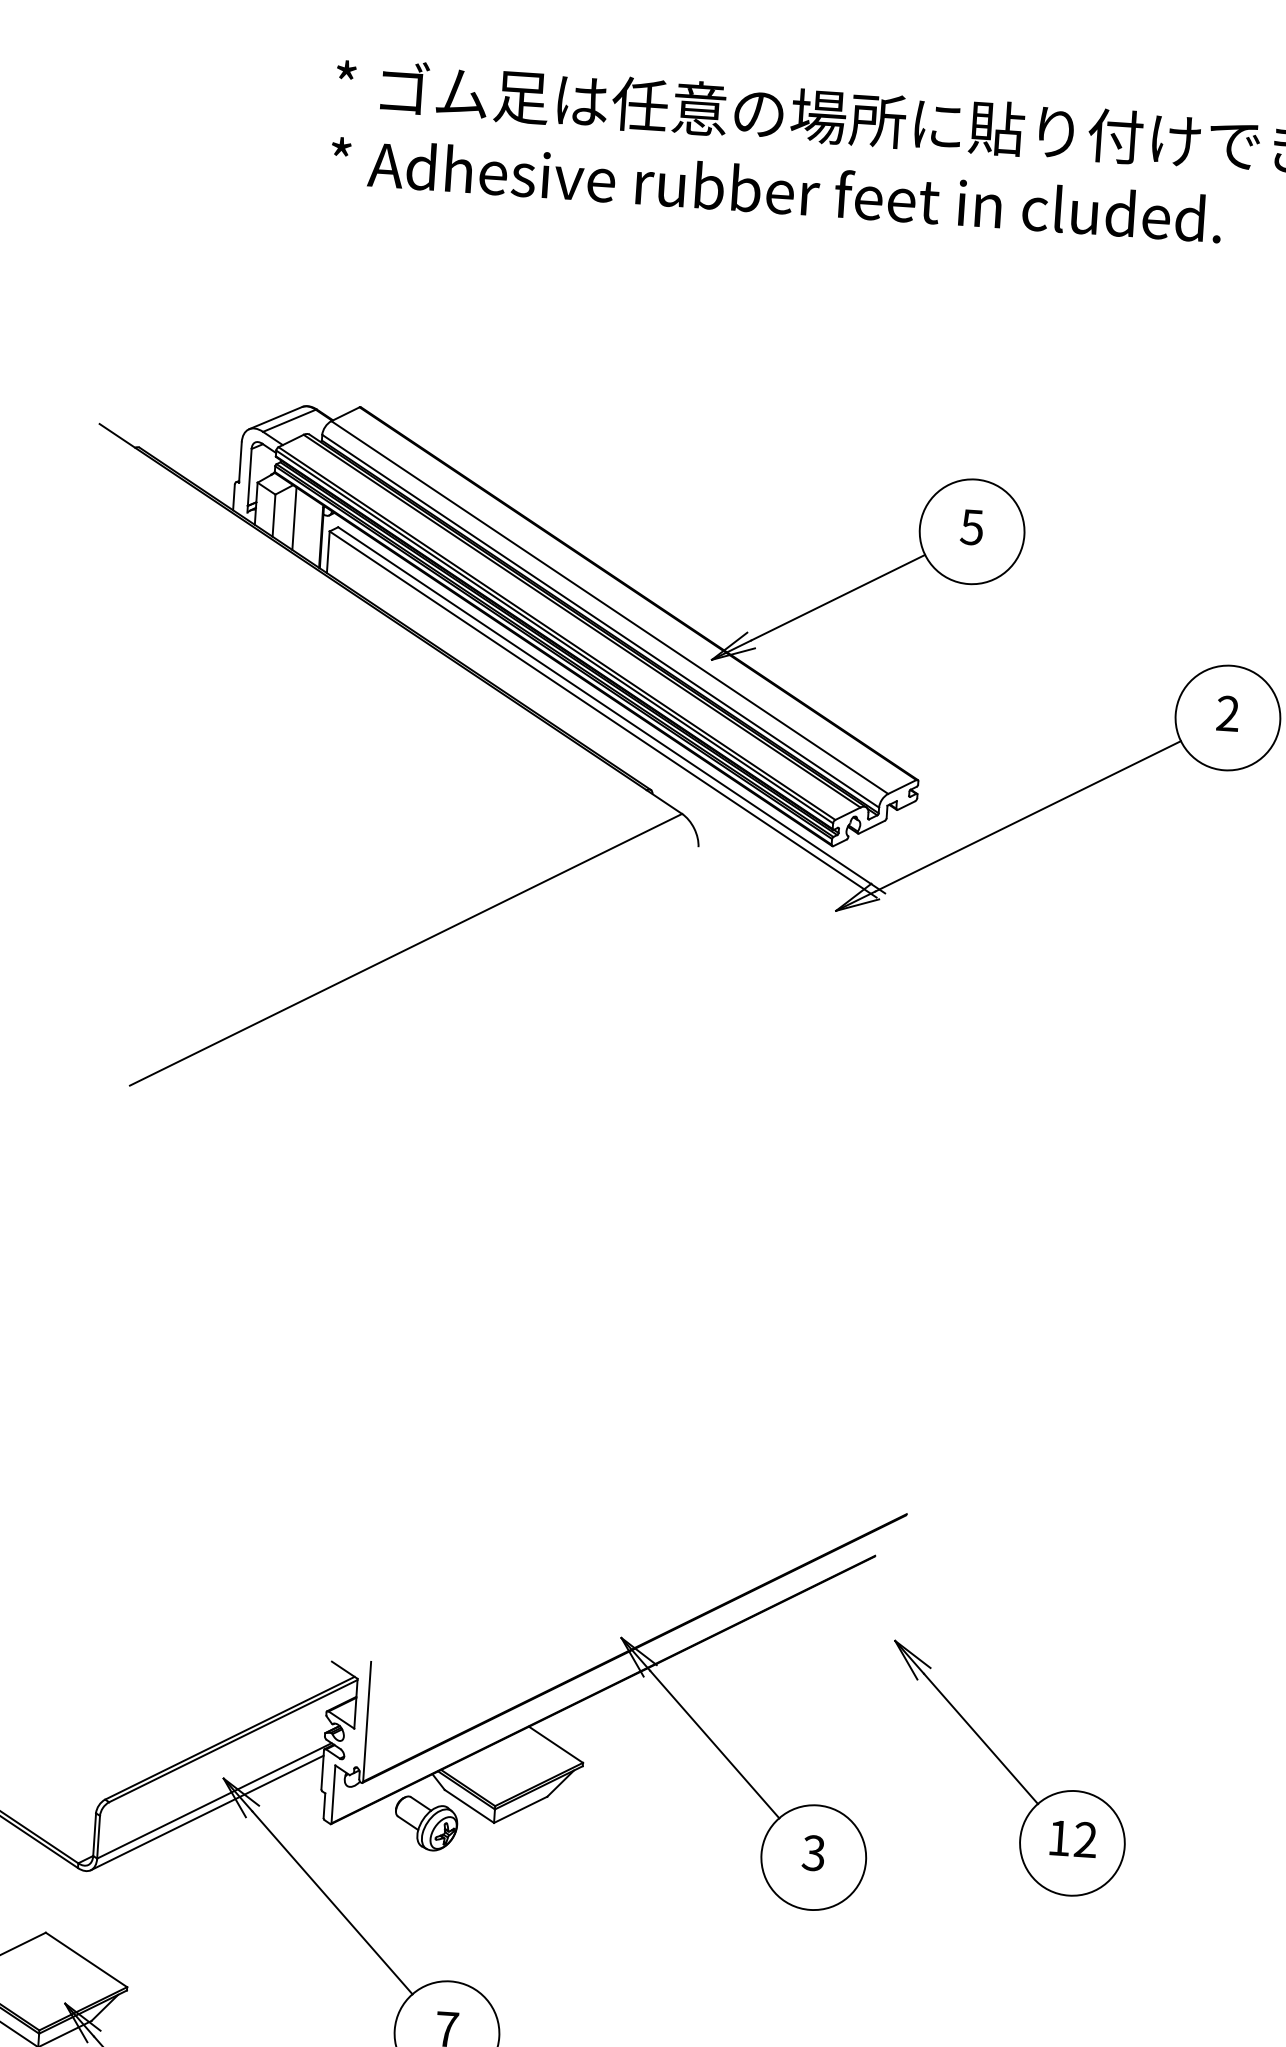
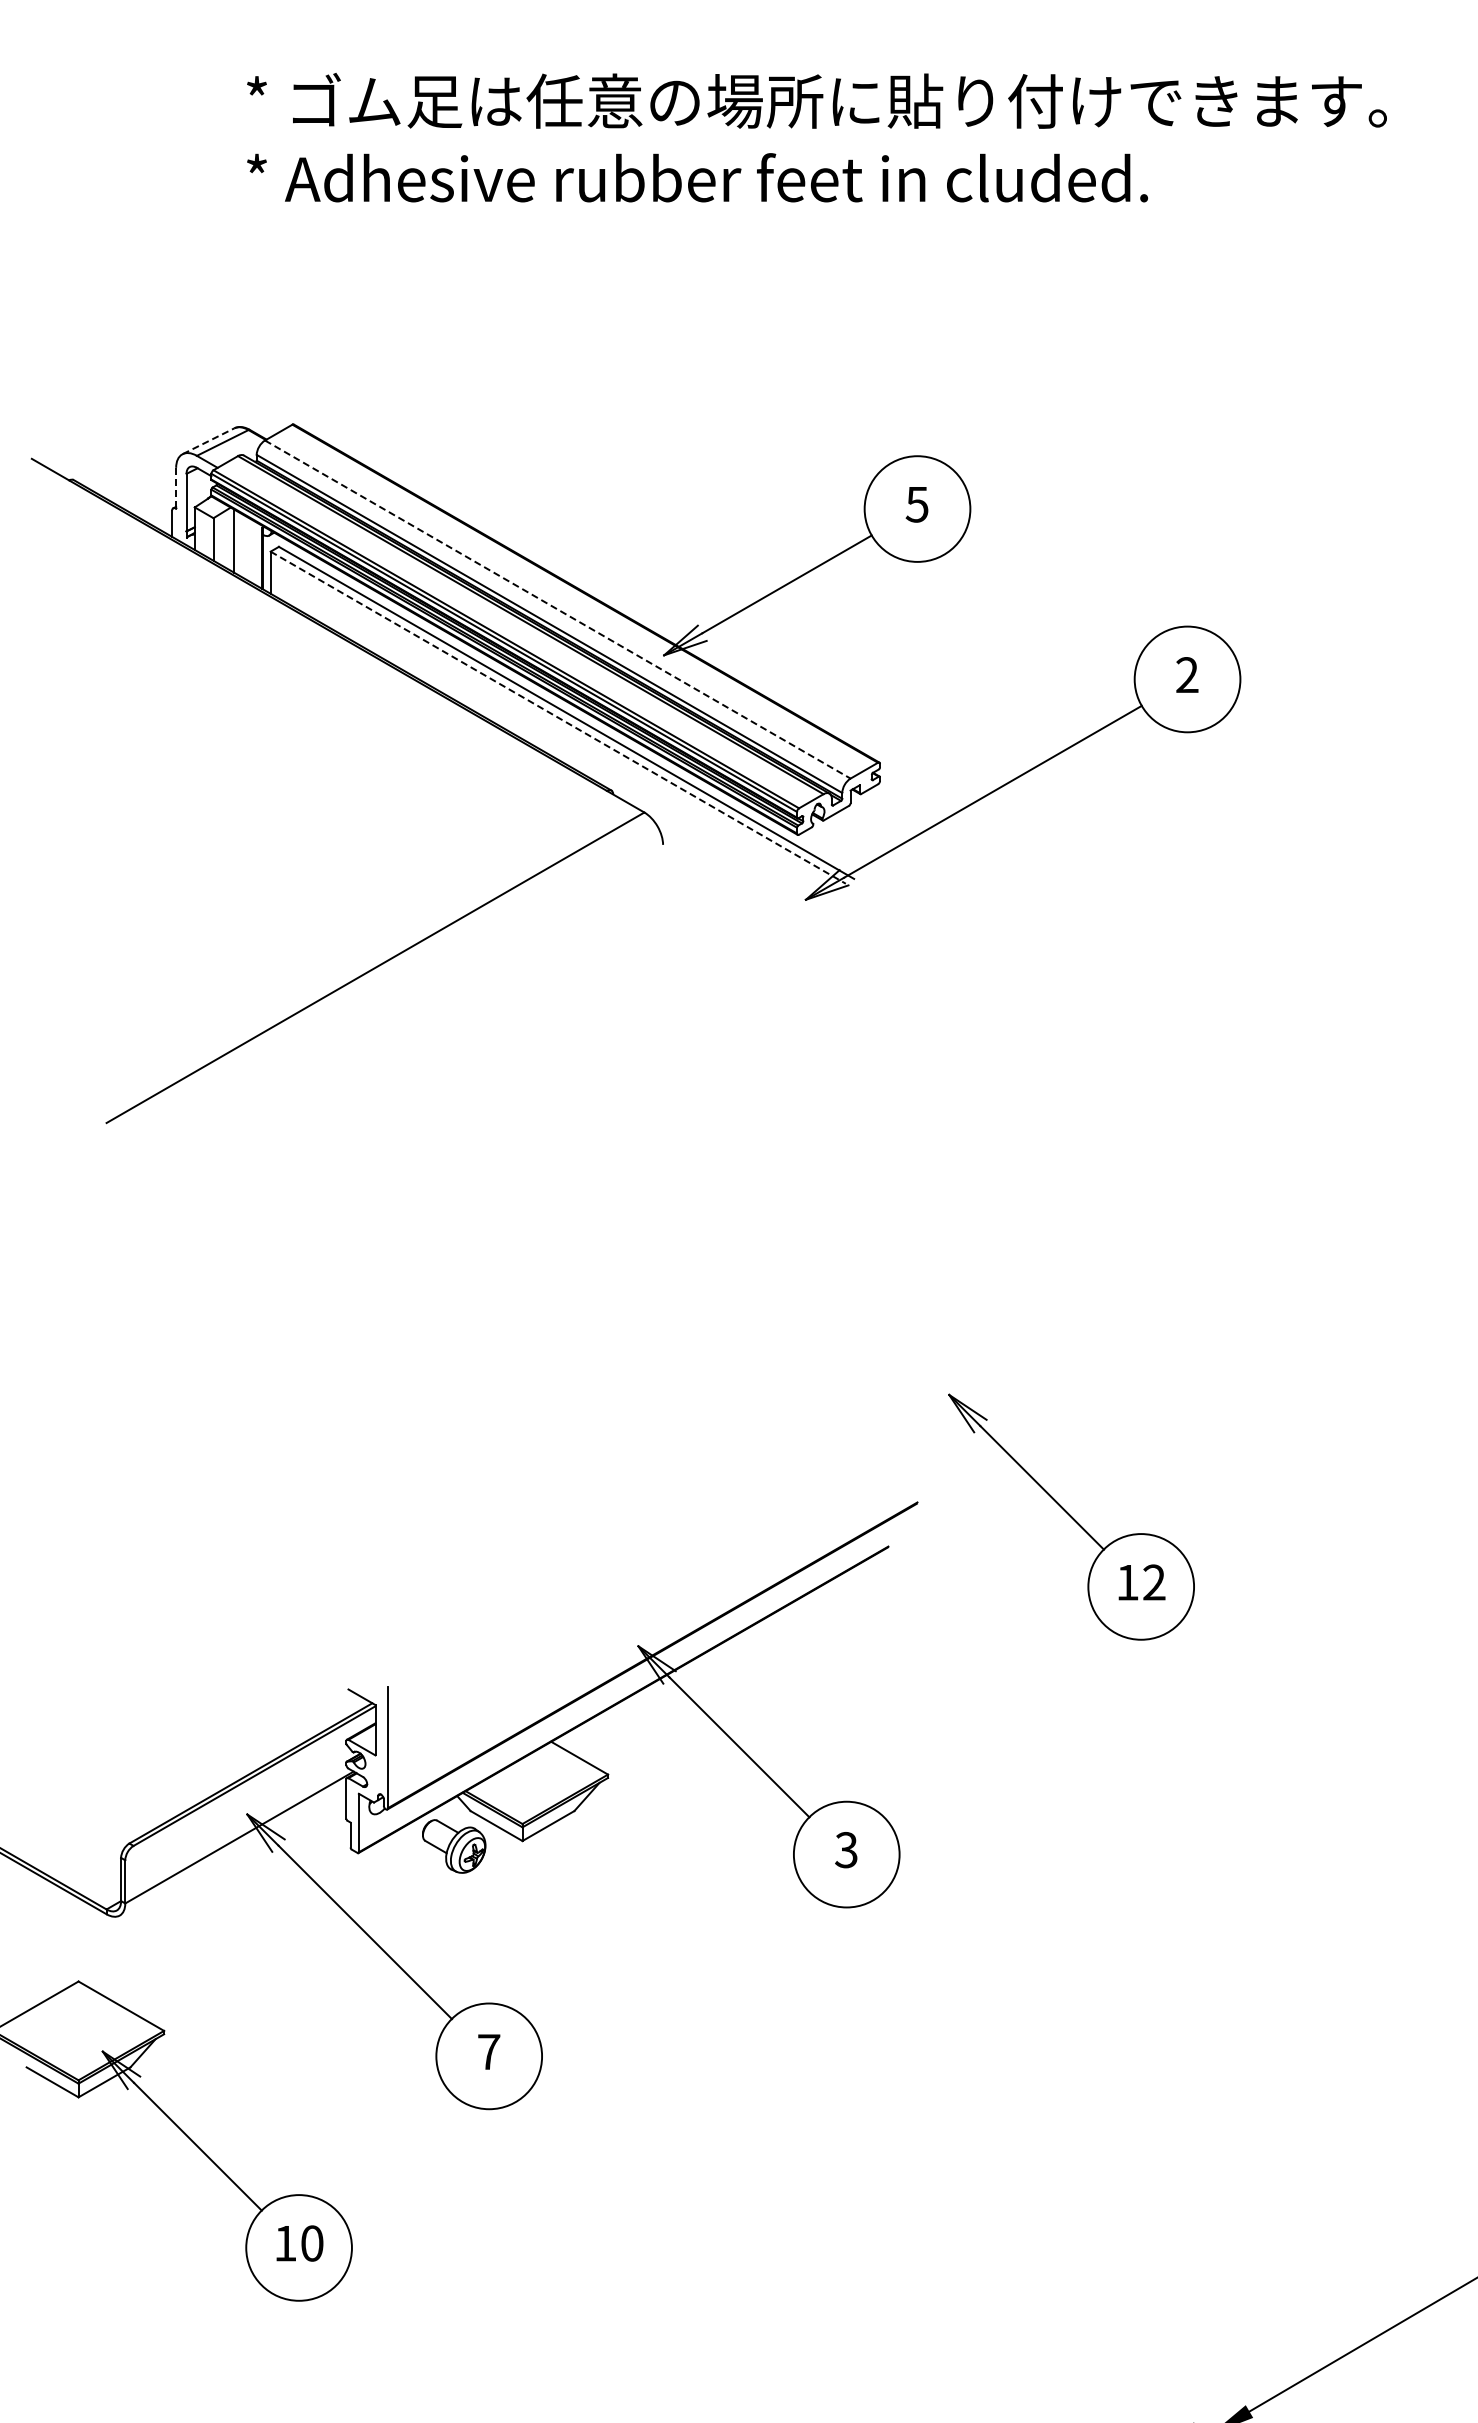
line: (275, 418) -> (208, 441), solid -> dashed
line: (240, 462) -> (176, 488), solid -> dashed
line: (610, 607) -> (558, 609), solid -> dashed
line: (603, 714) -> (558, 717), solid -> dashed
part: (1008, 1769) -> (1071, 1516), moved
line: (206, 1812) -> (232, 1849), removed

